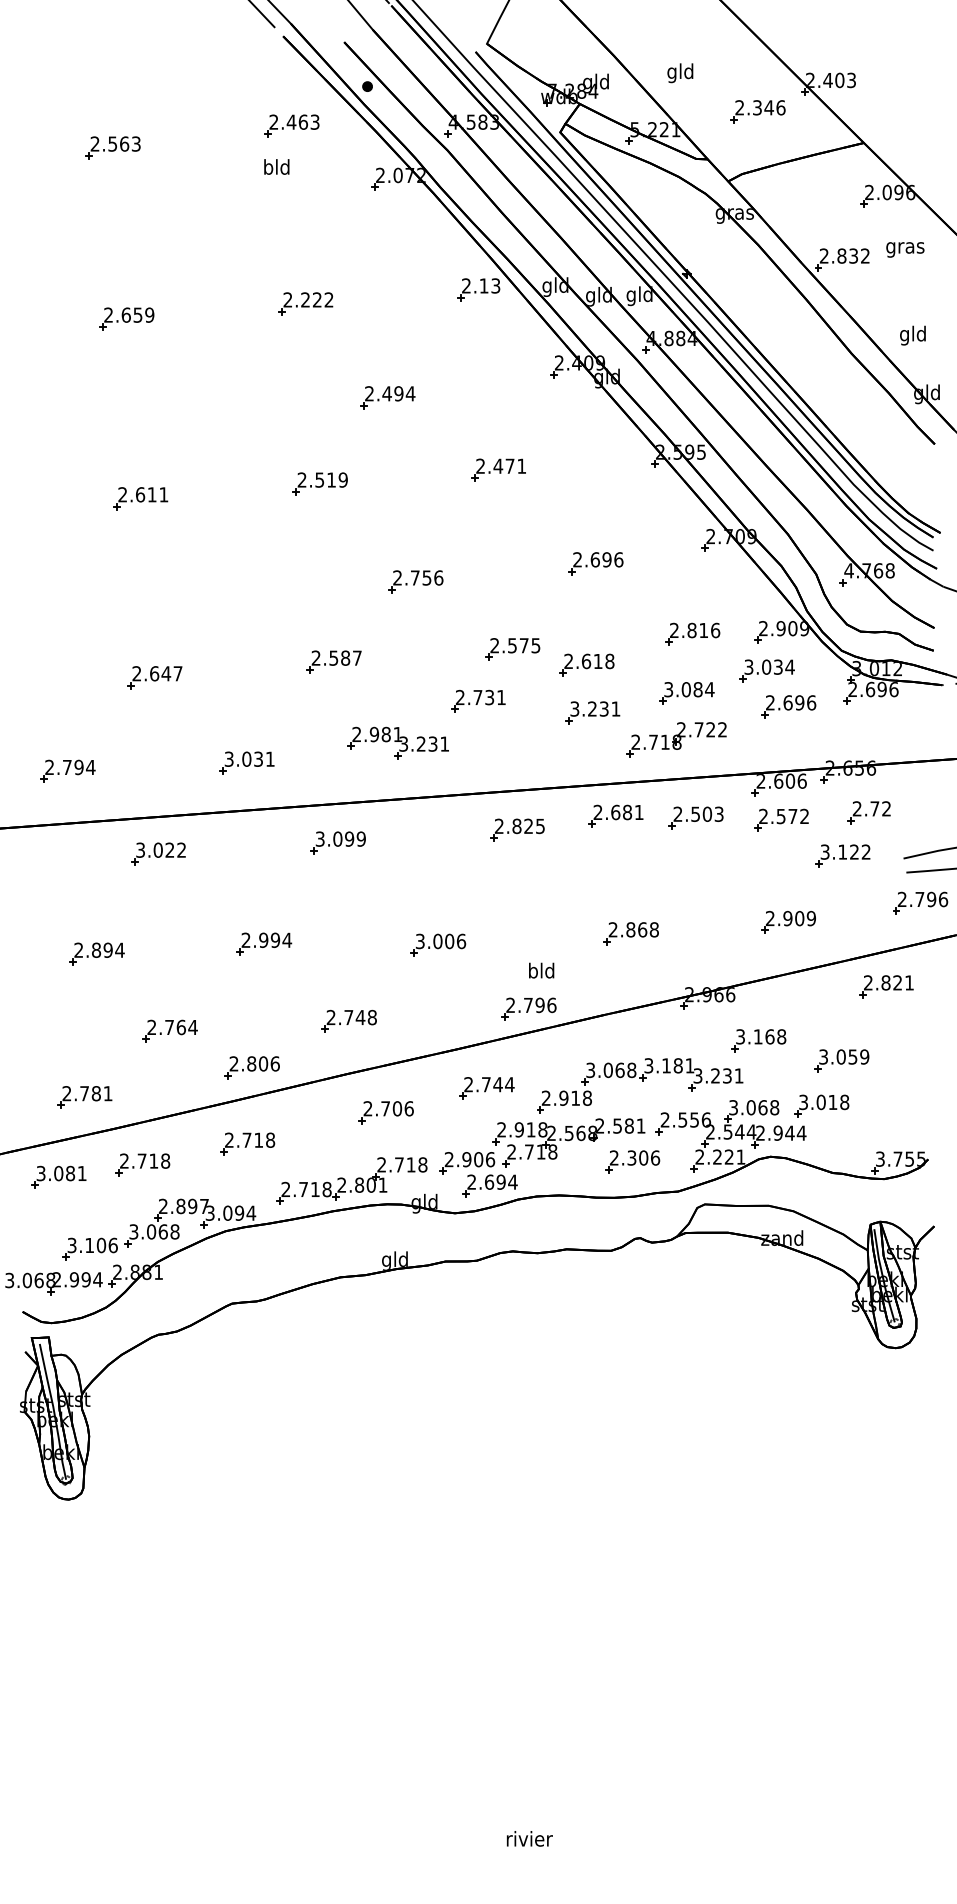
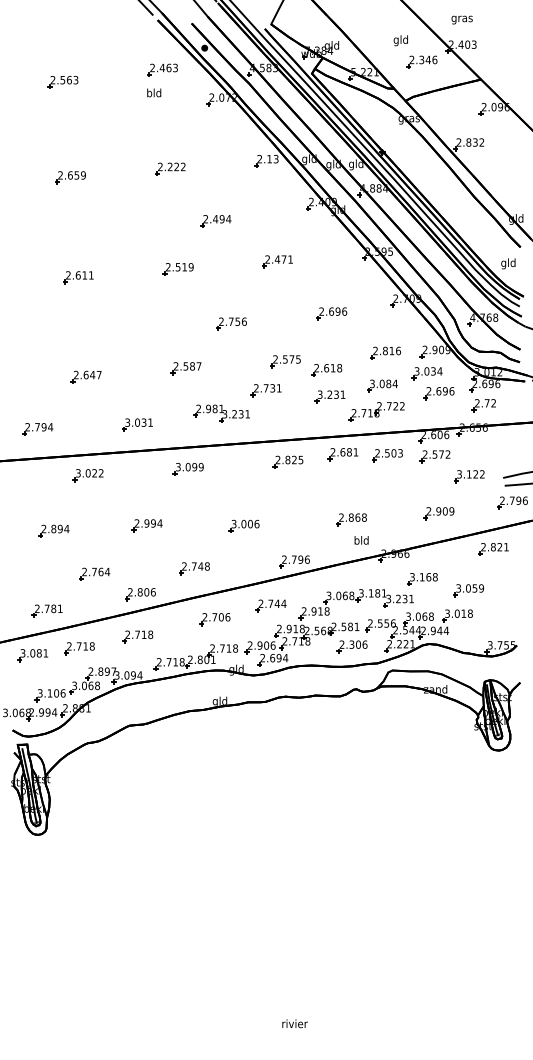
text: (679, 72) -> (400, 40), moved
text: (904, 248) -> (461, 19), moved
text: (913, 335) -> (508, 263), moved
part: (868, 812) -> (483, 405), moved
text: (541, 970) -> (361, 540), moved

